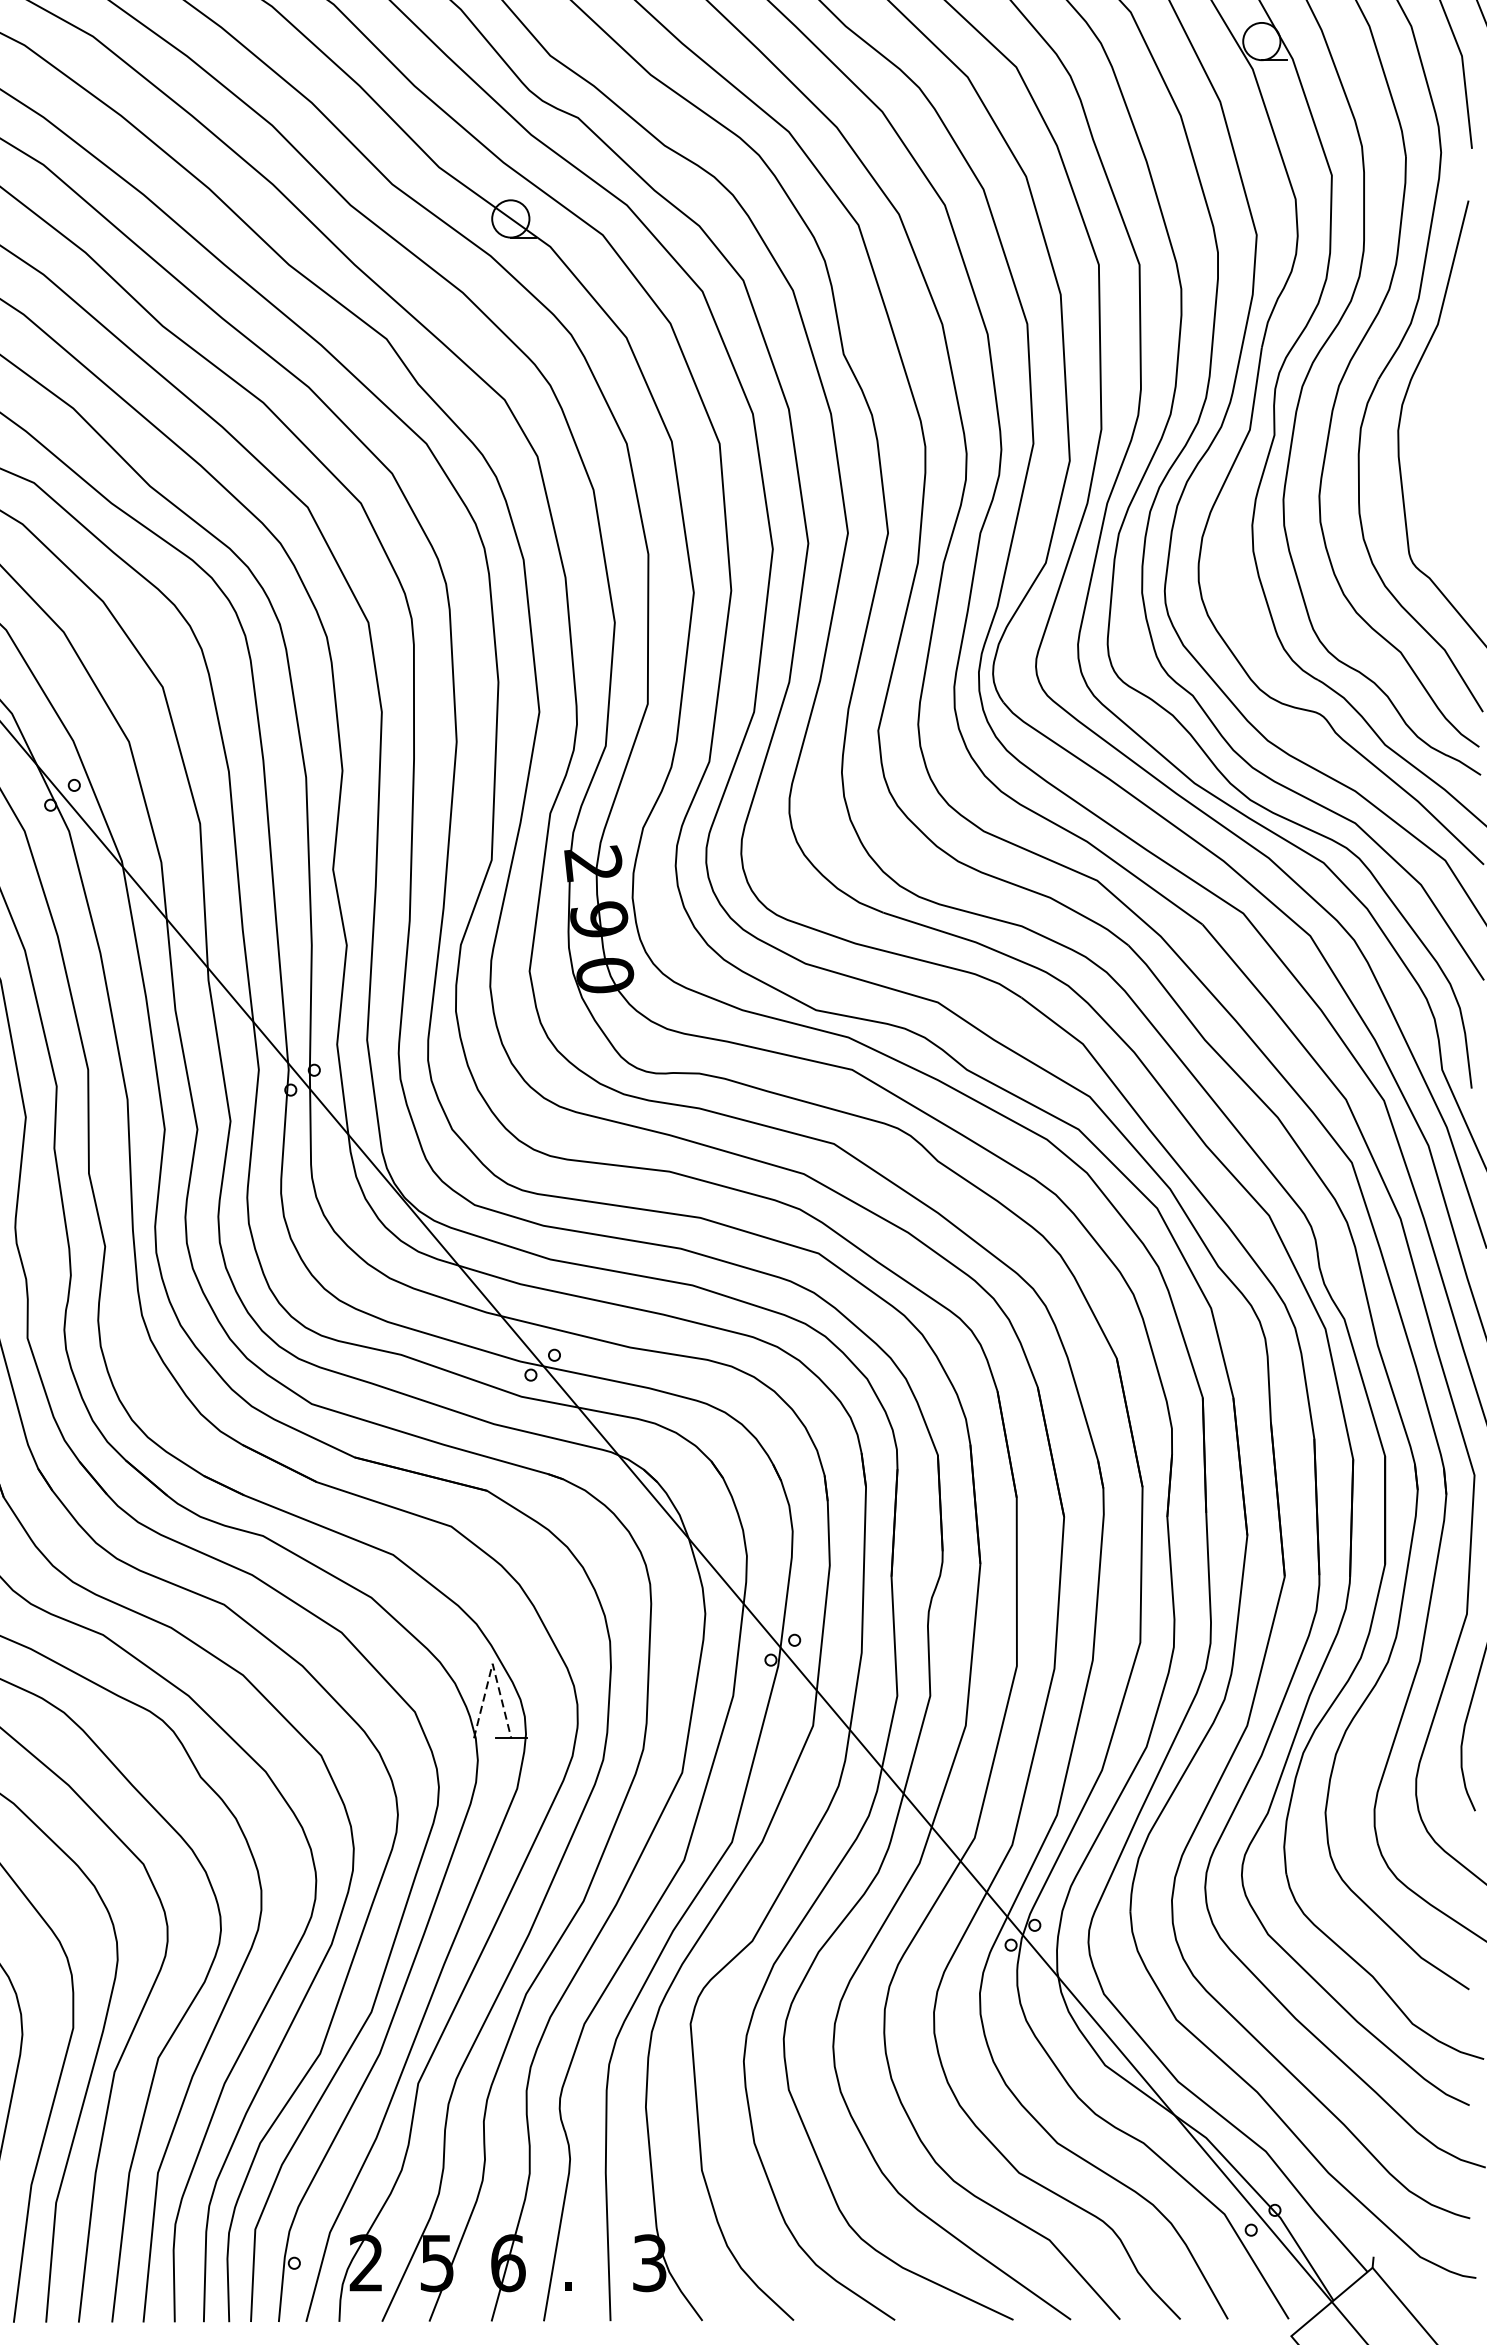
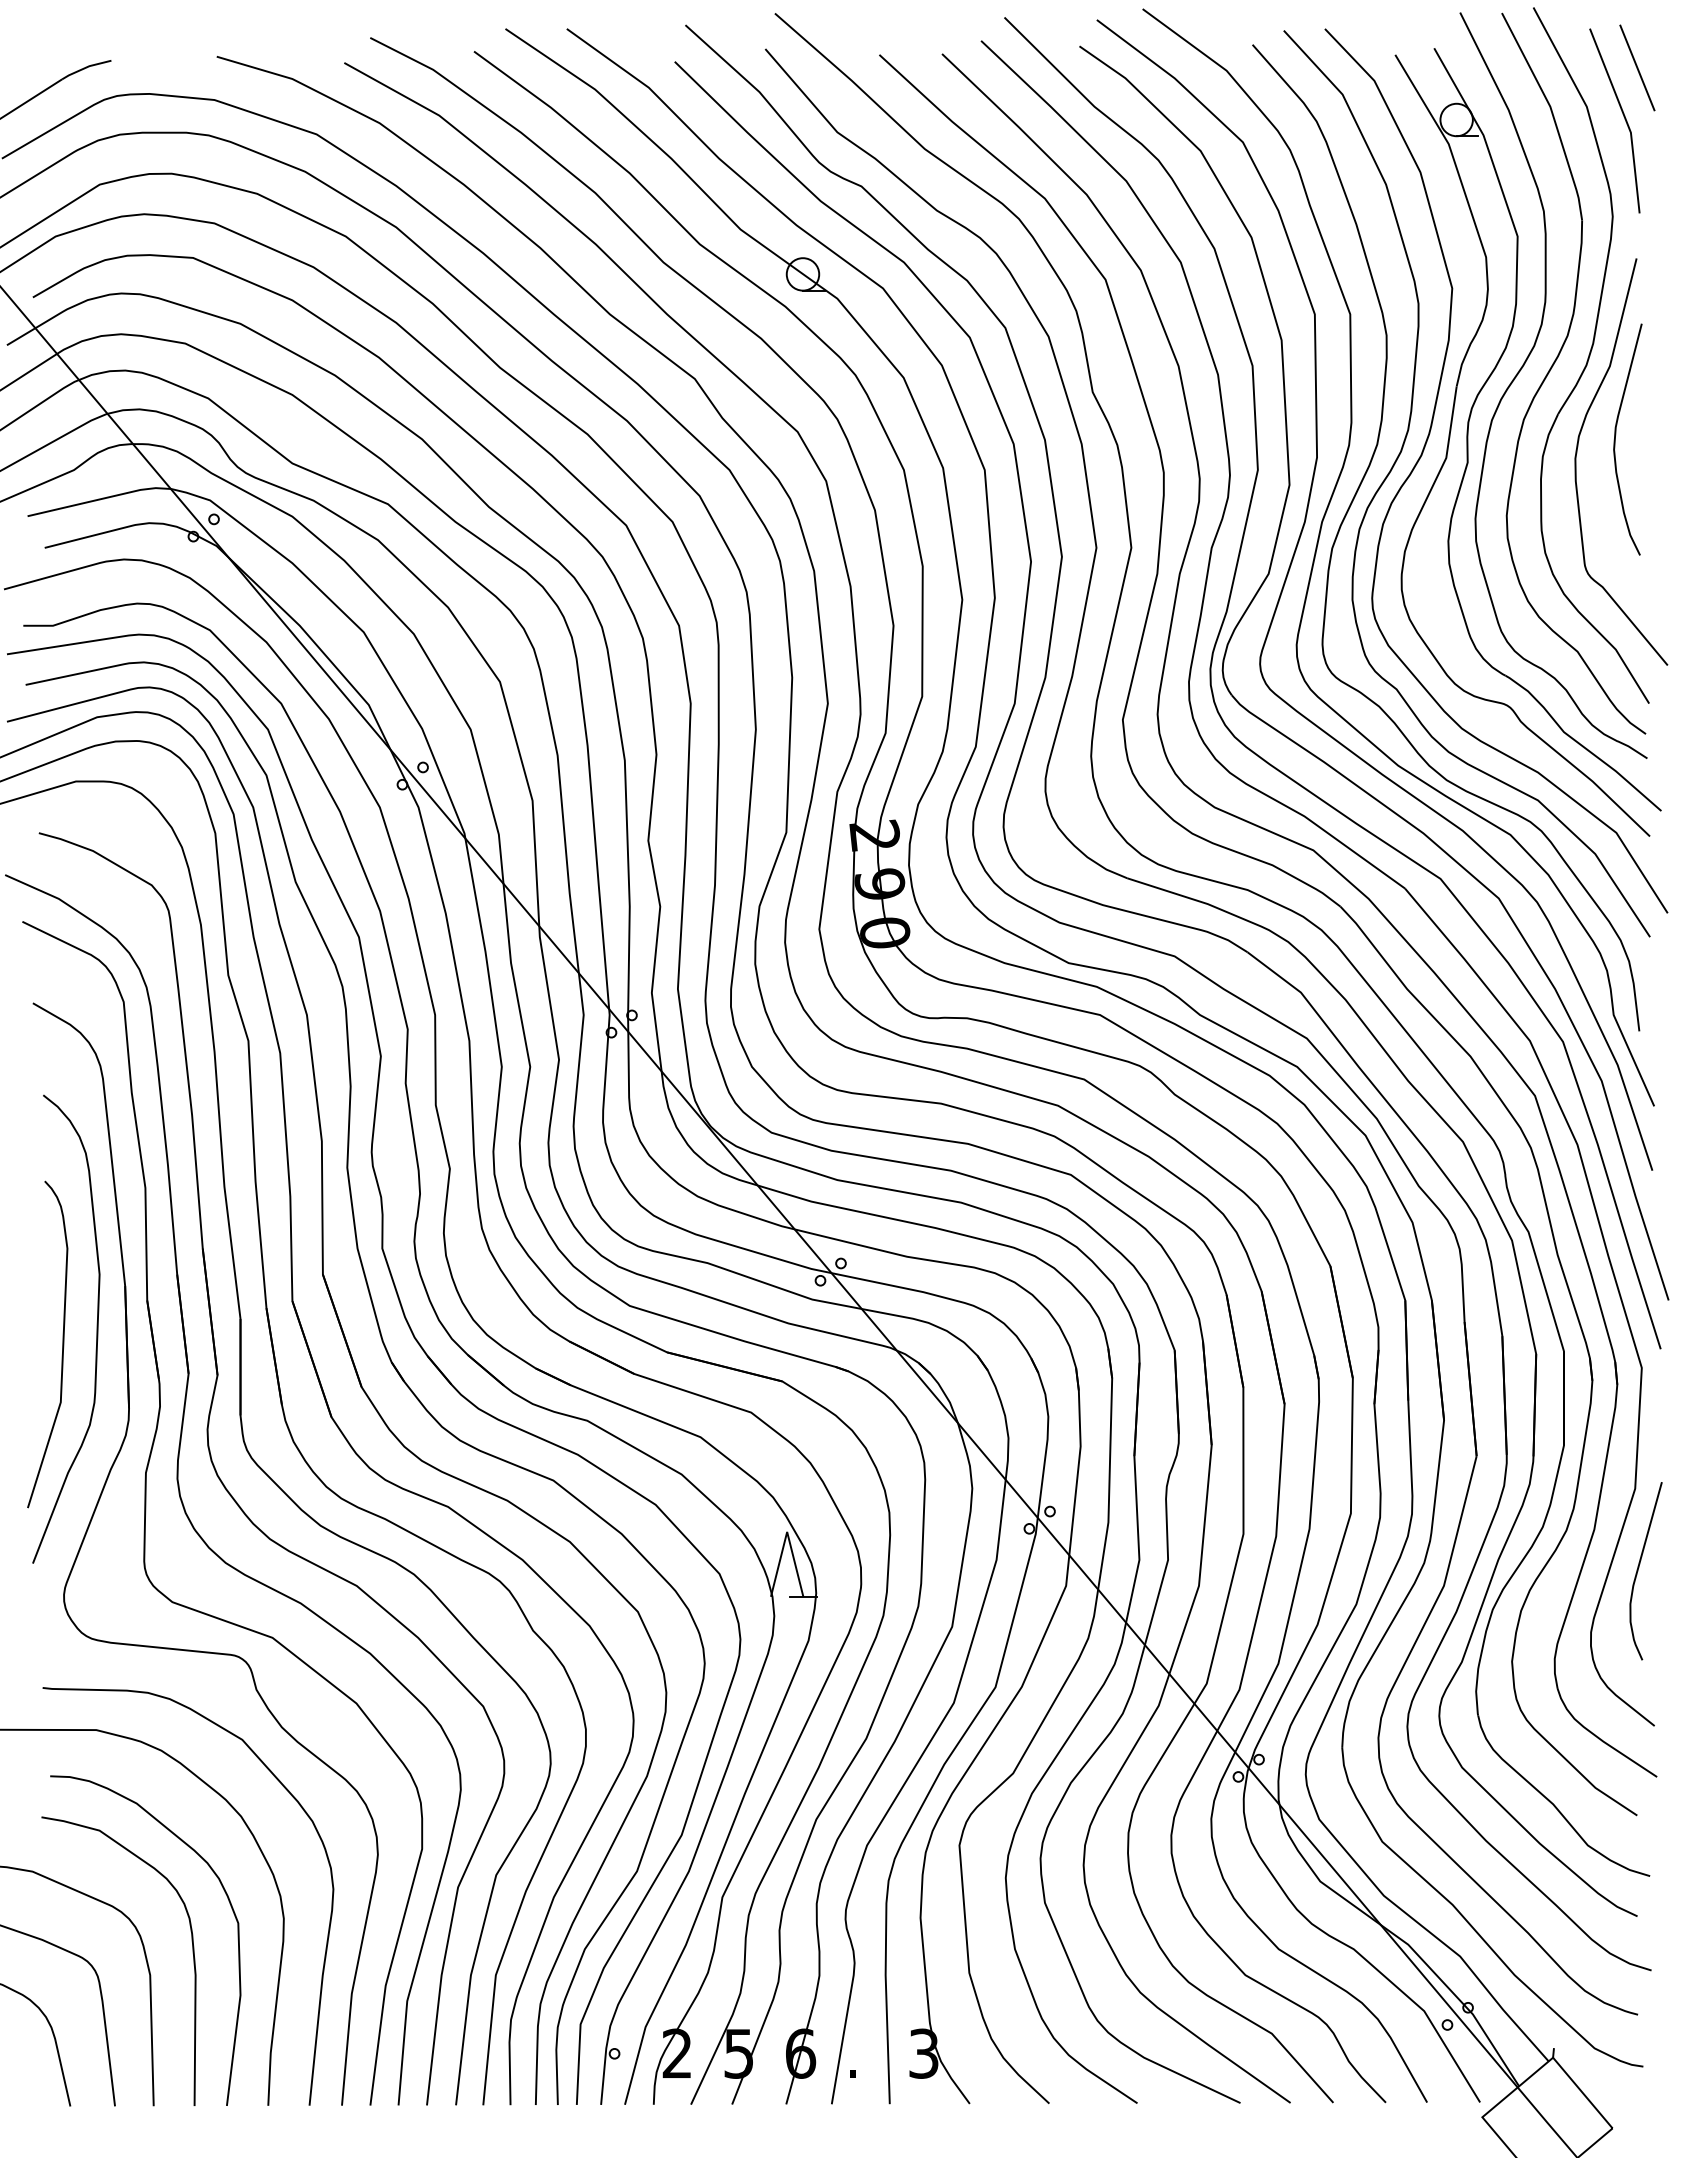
curve: (1444, 408) -> (1615, 439), added
line: (493, 1663) -> (787, 1531), dashed -> solid

